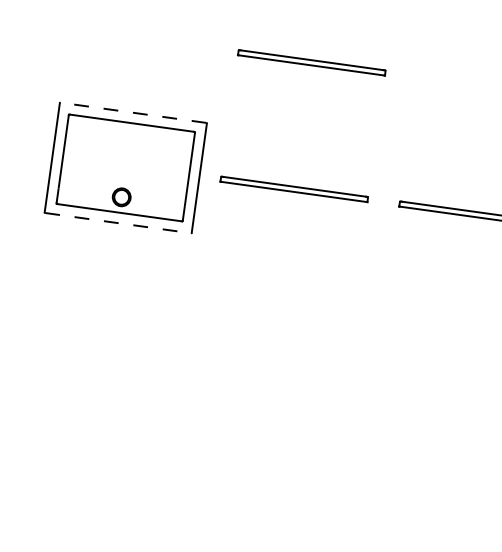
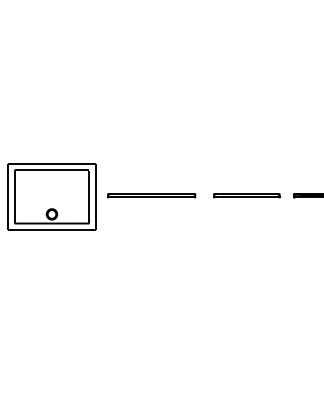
part: (311, 62) -> (151, 120), removed
line: (132, 113) -> (51, 164), dashed -> solid
line: (119, 222) -> (52, 229), dashed -> solid

